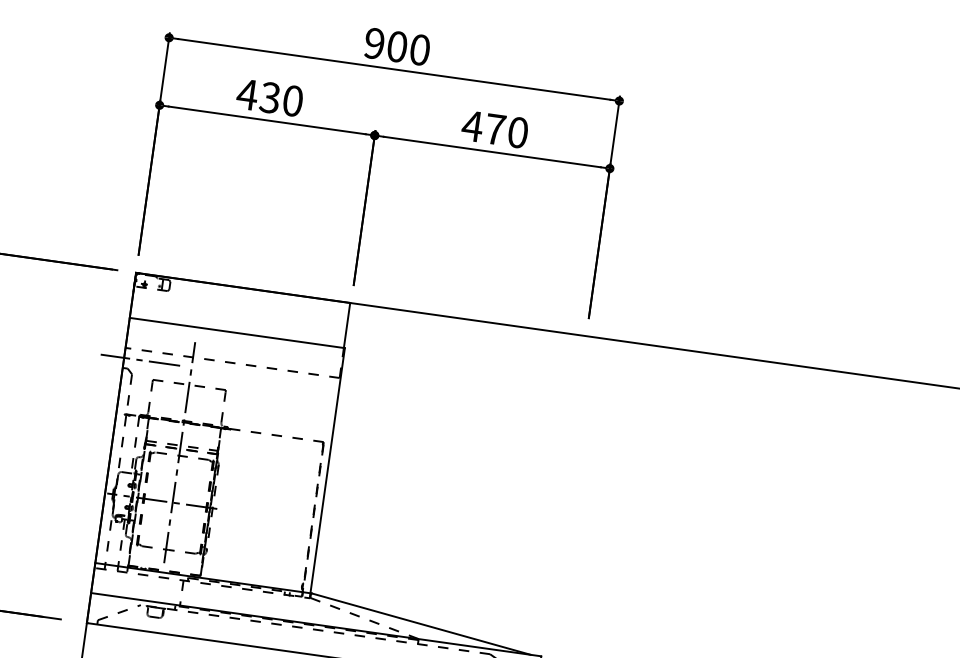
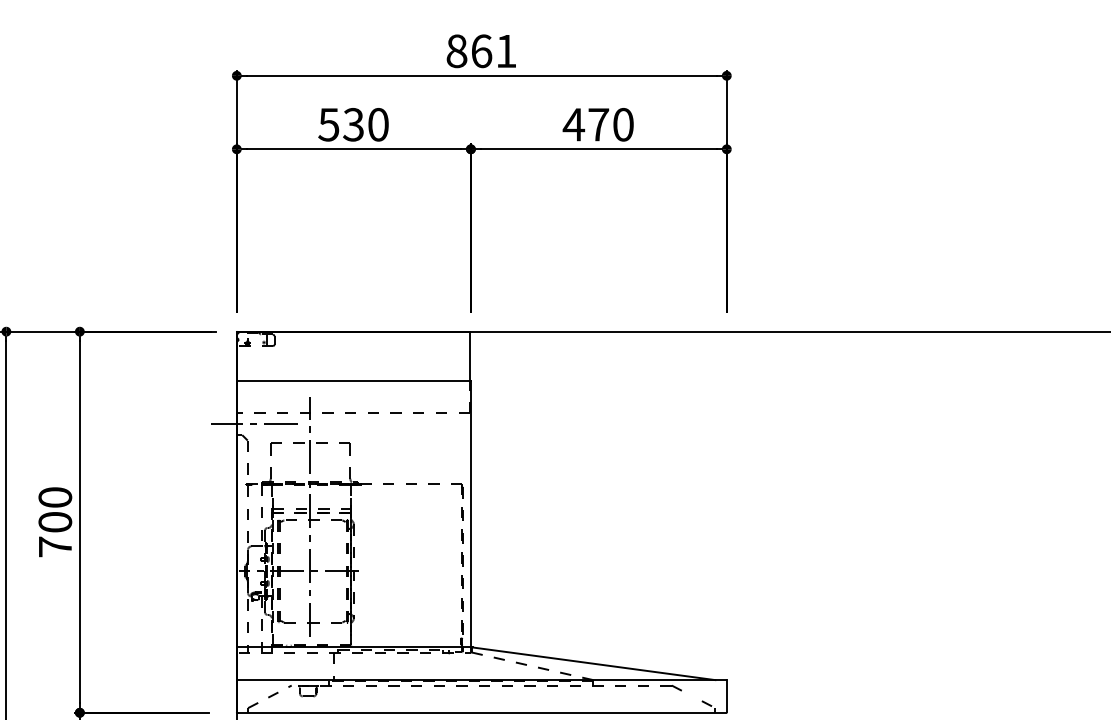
text: (397, 47) -> (481, 51), 900 -> 861
text: (247, 94) -> (328, 124), 430 -> 530

